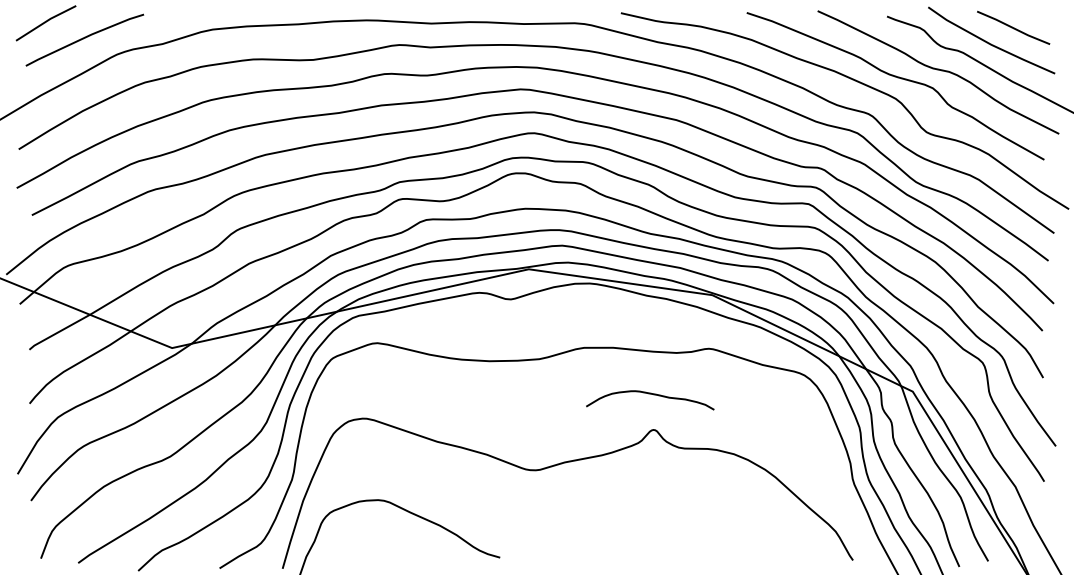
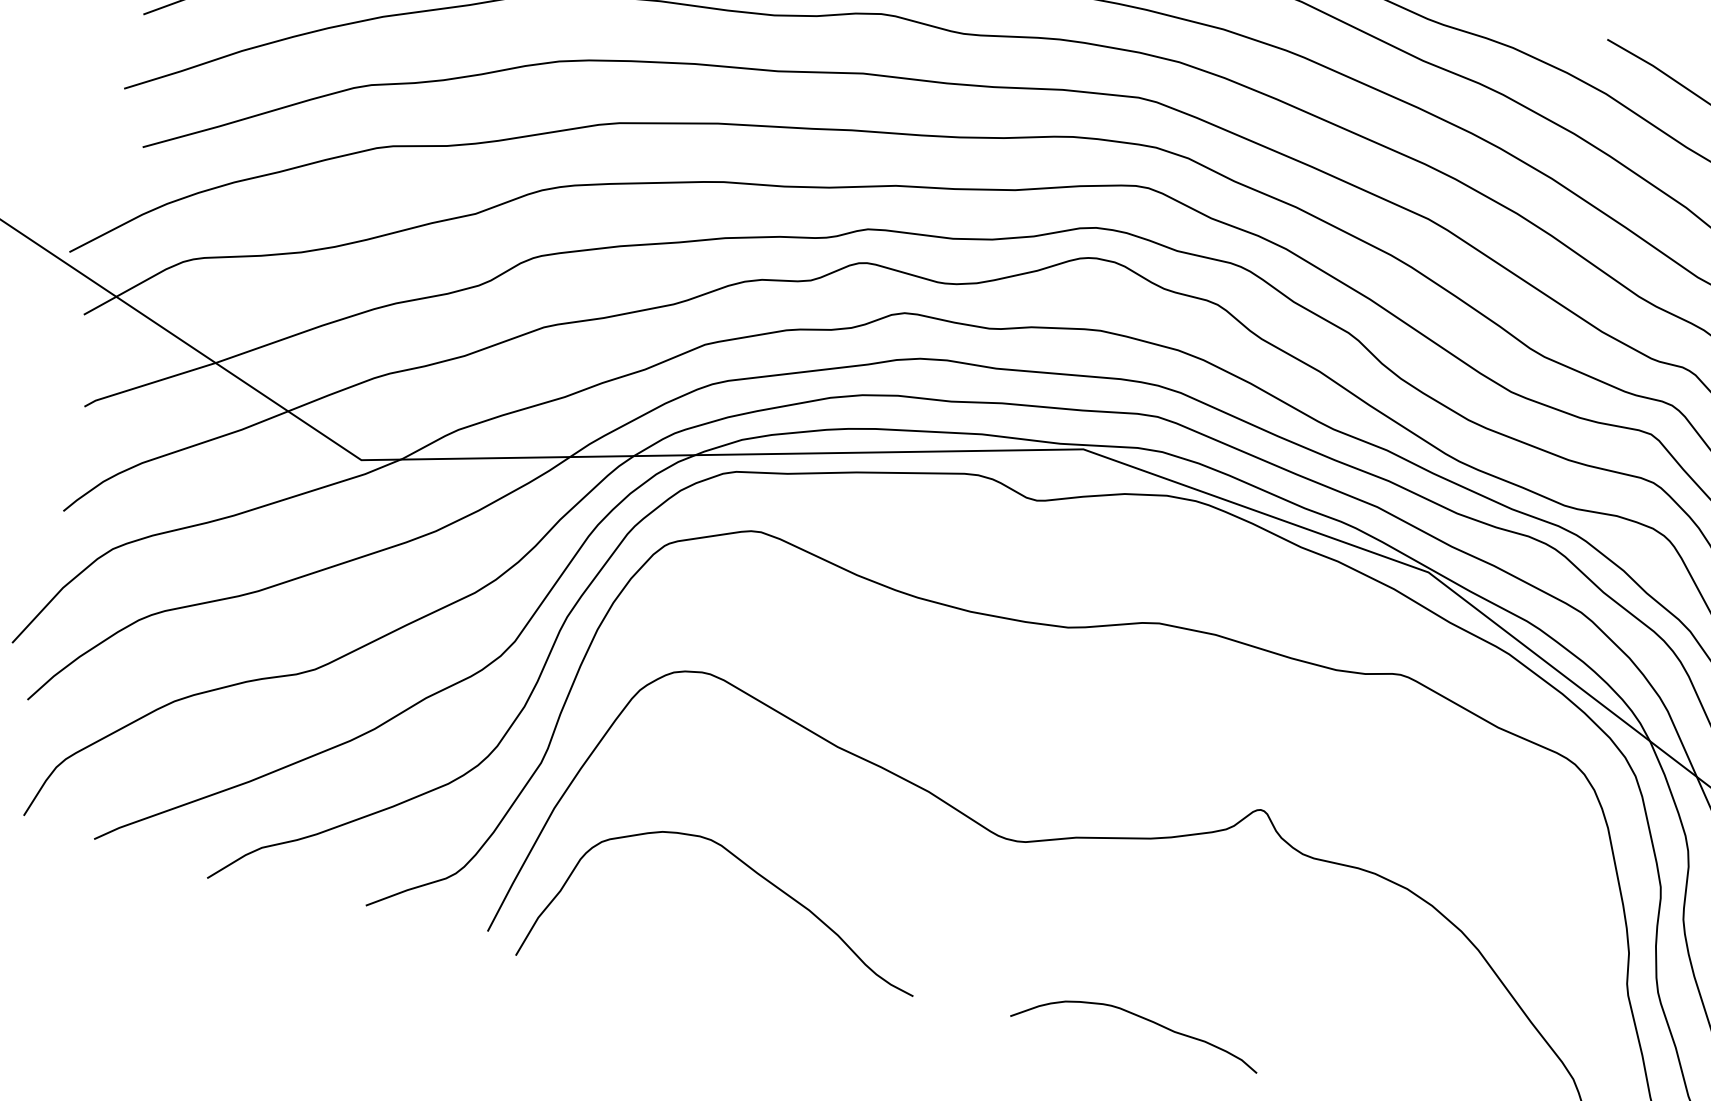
curve: (653, 395) -> (1144, 1021), moved

